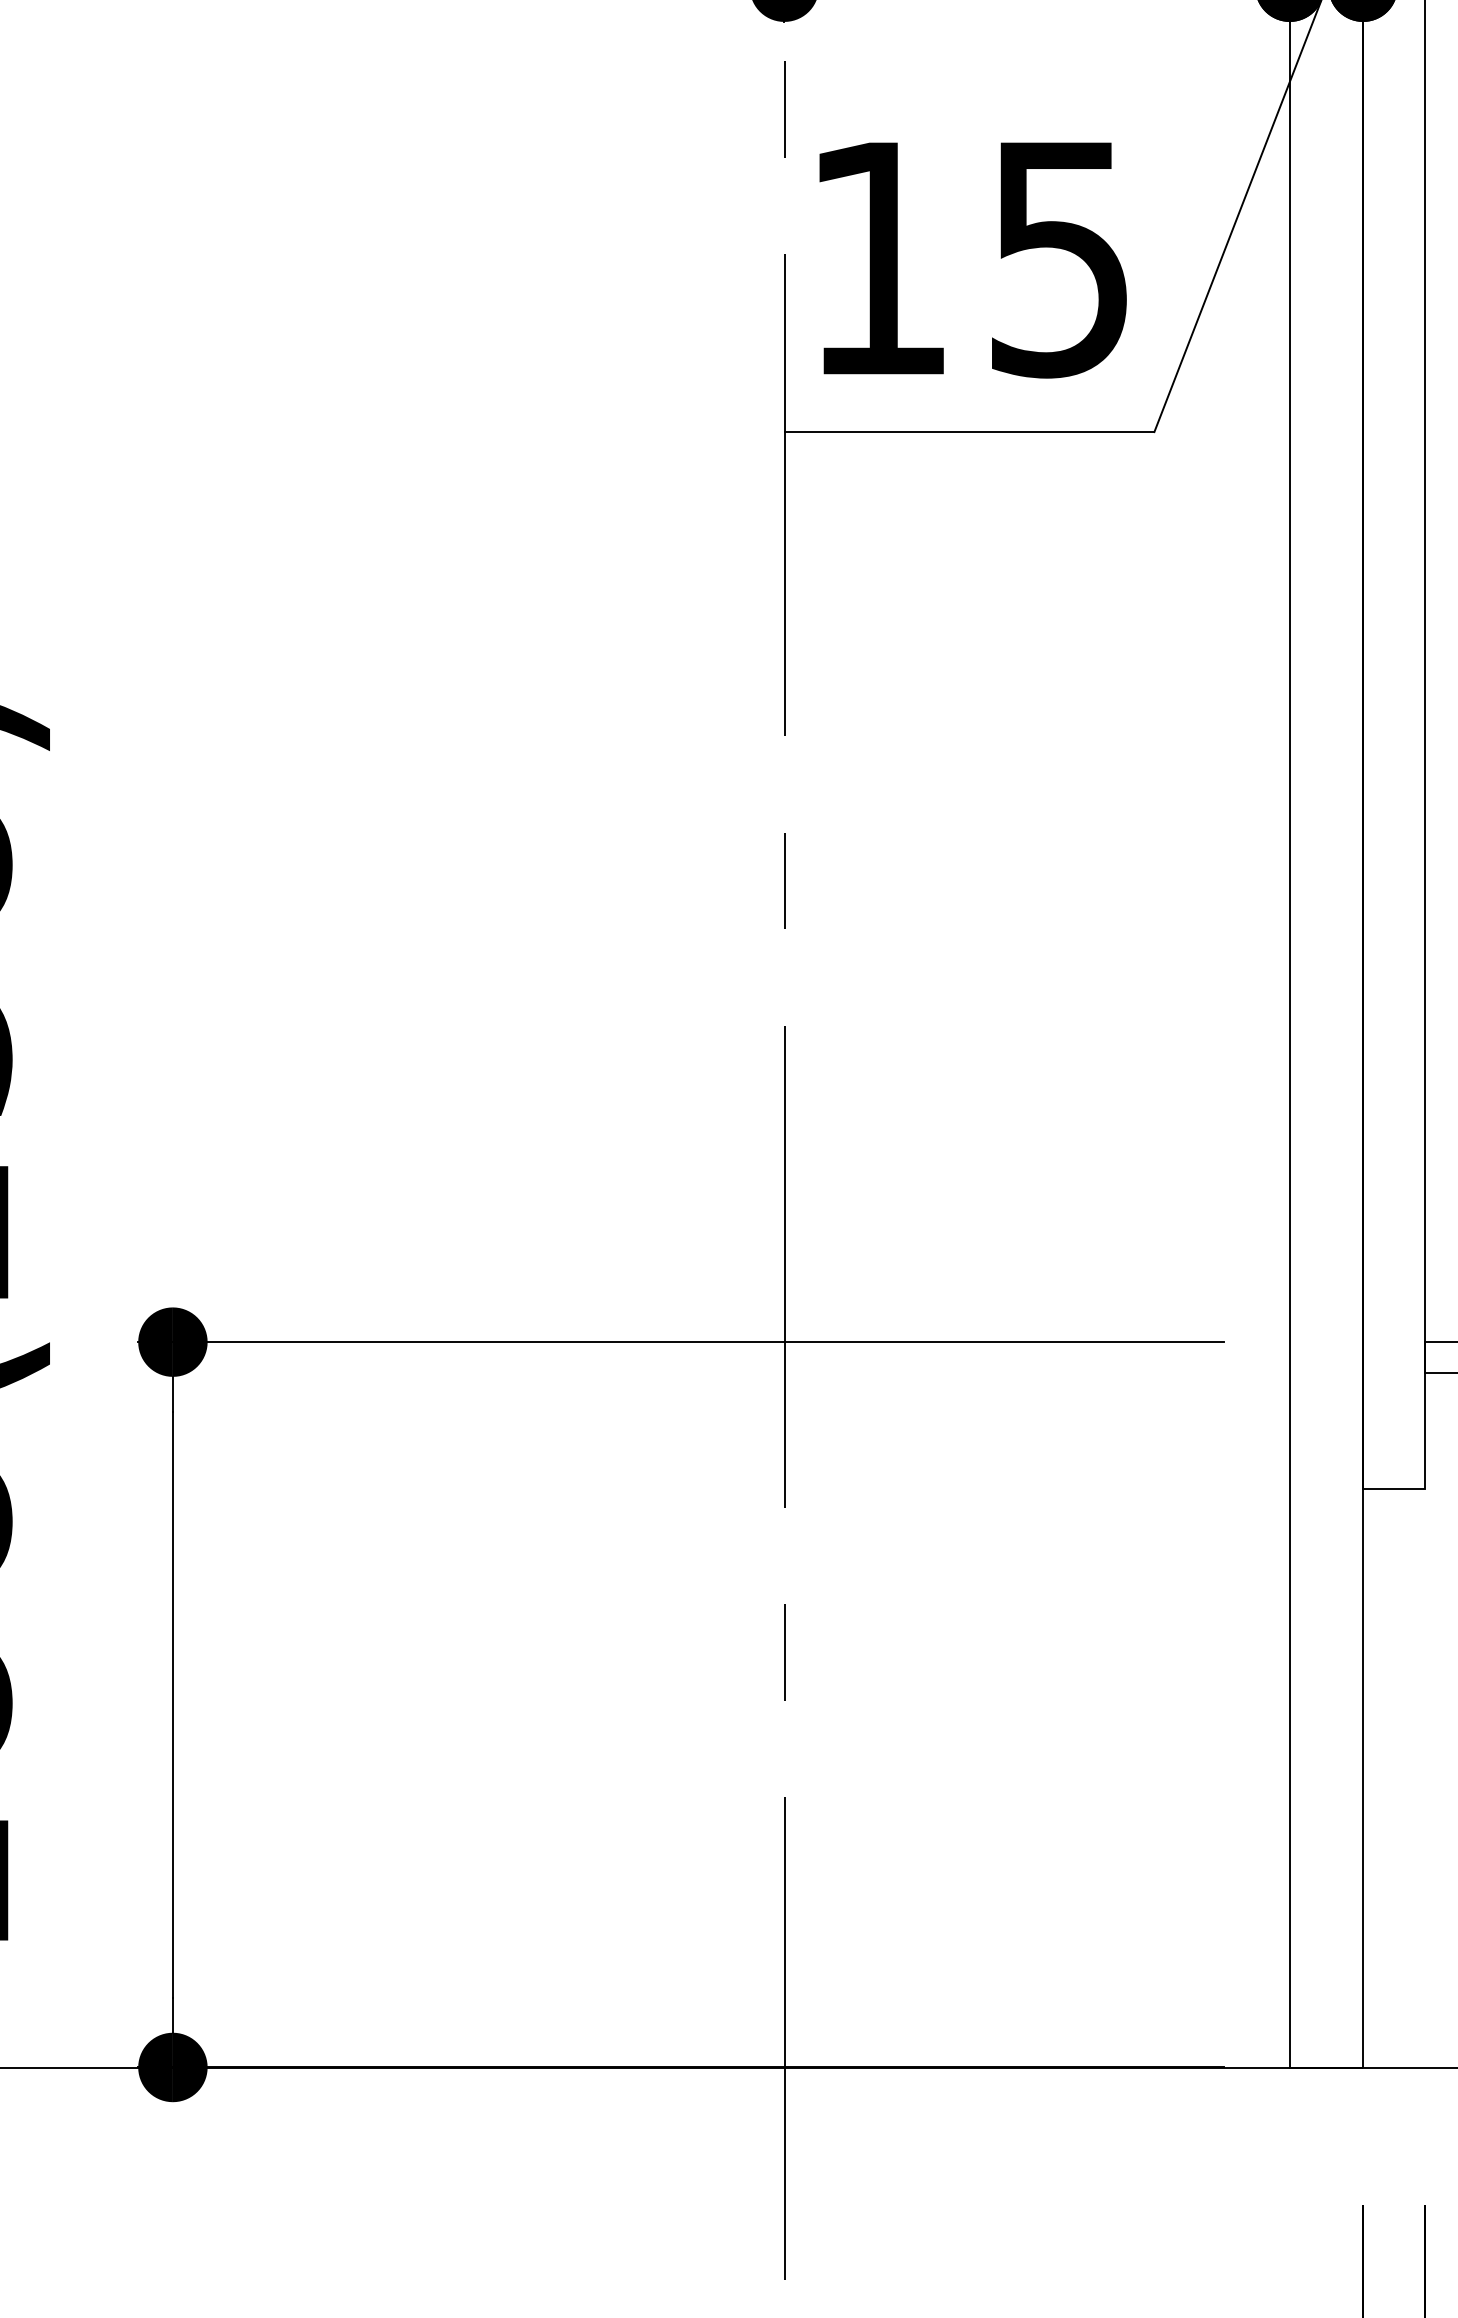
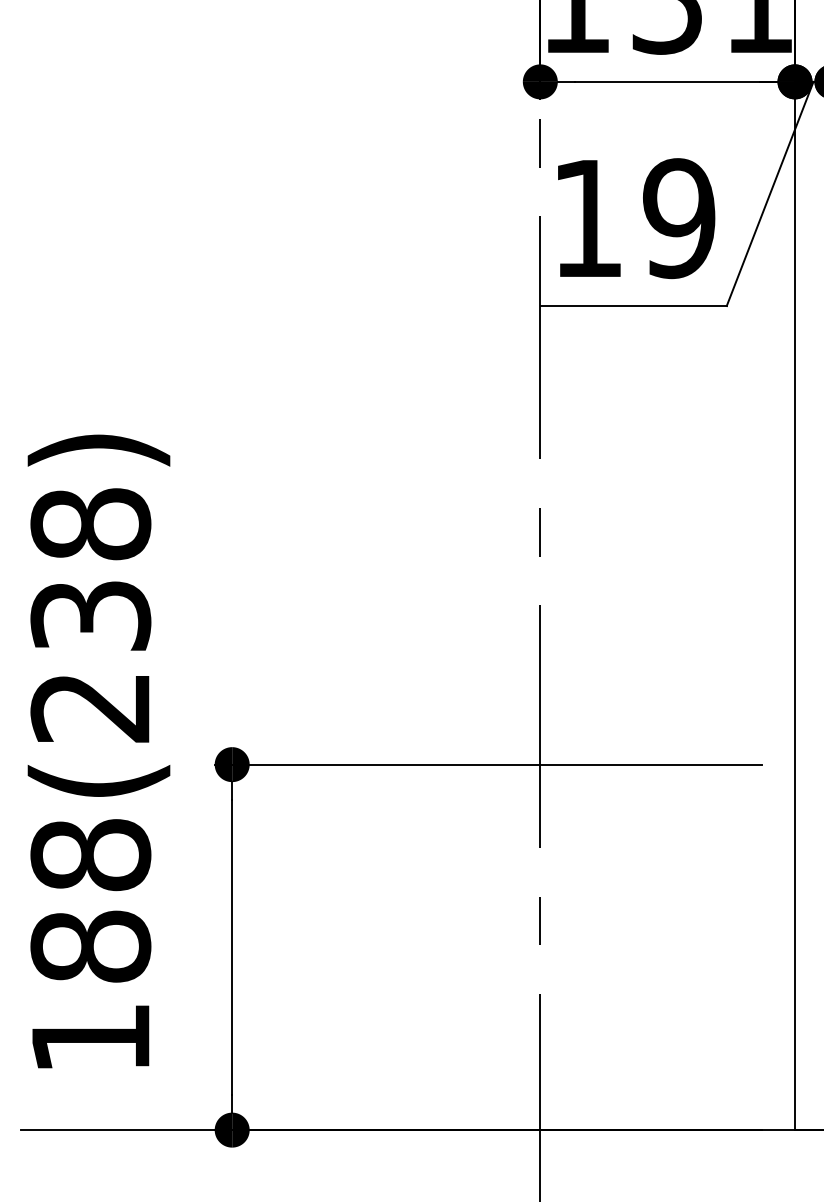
text: (1060, 258) -> (679, 218), 15 -> 19

